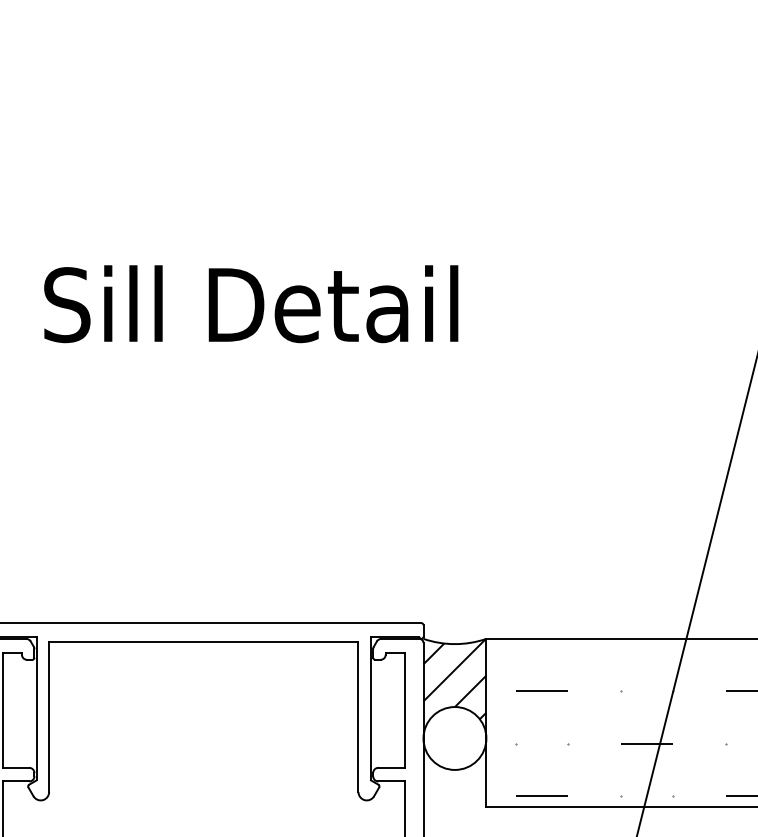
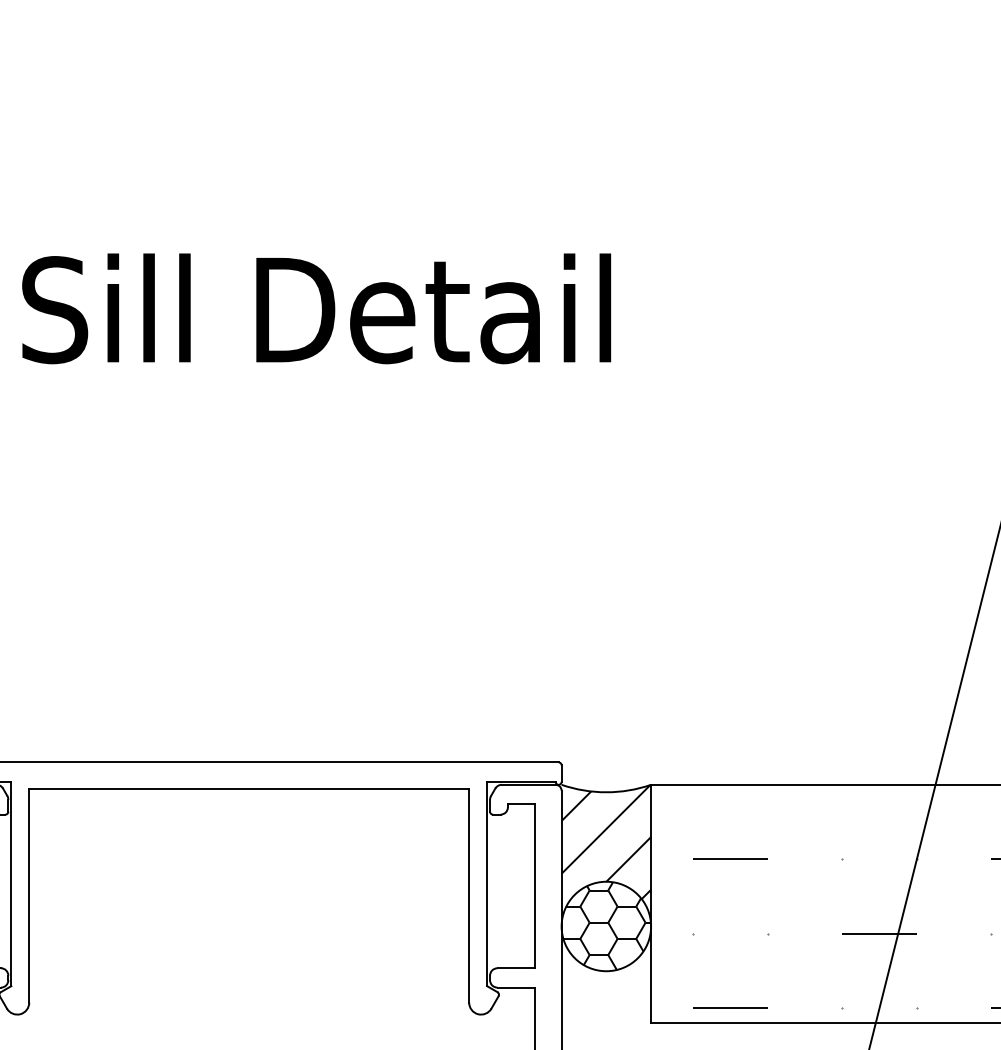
hatch: (455, 738) -> (607, 926), added

